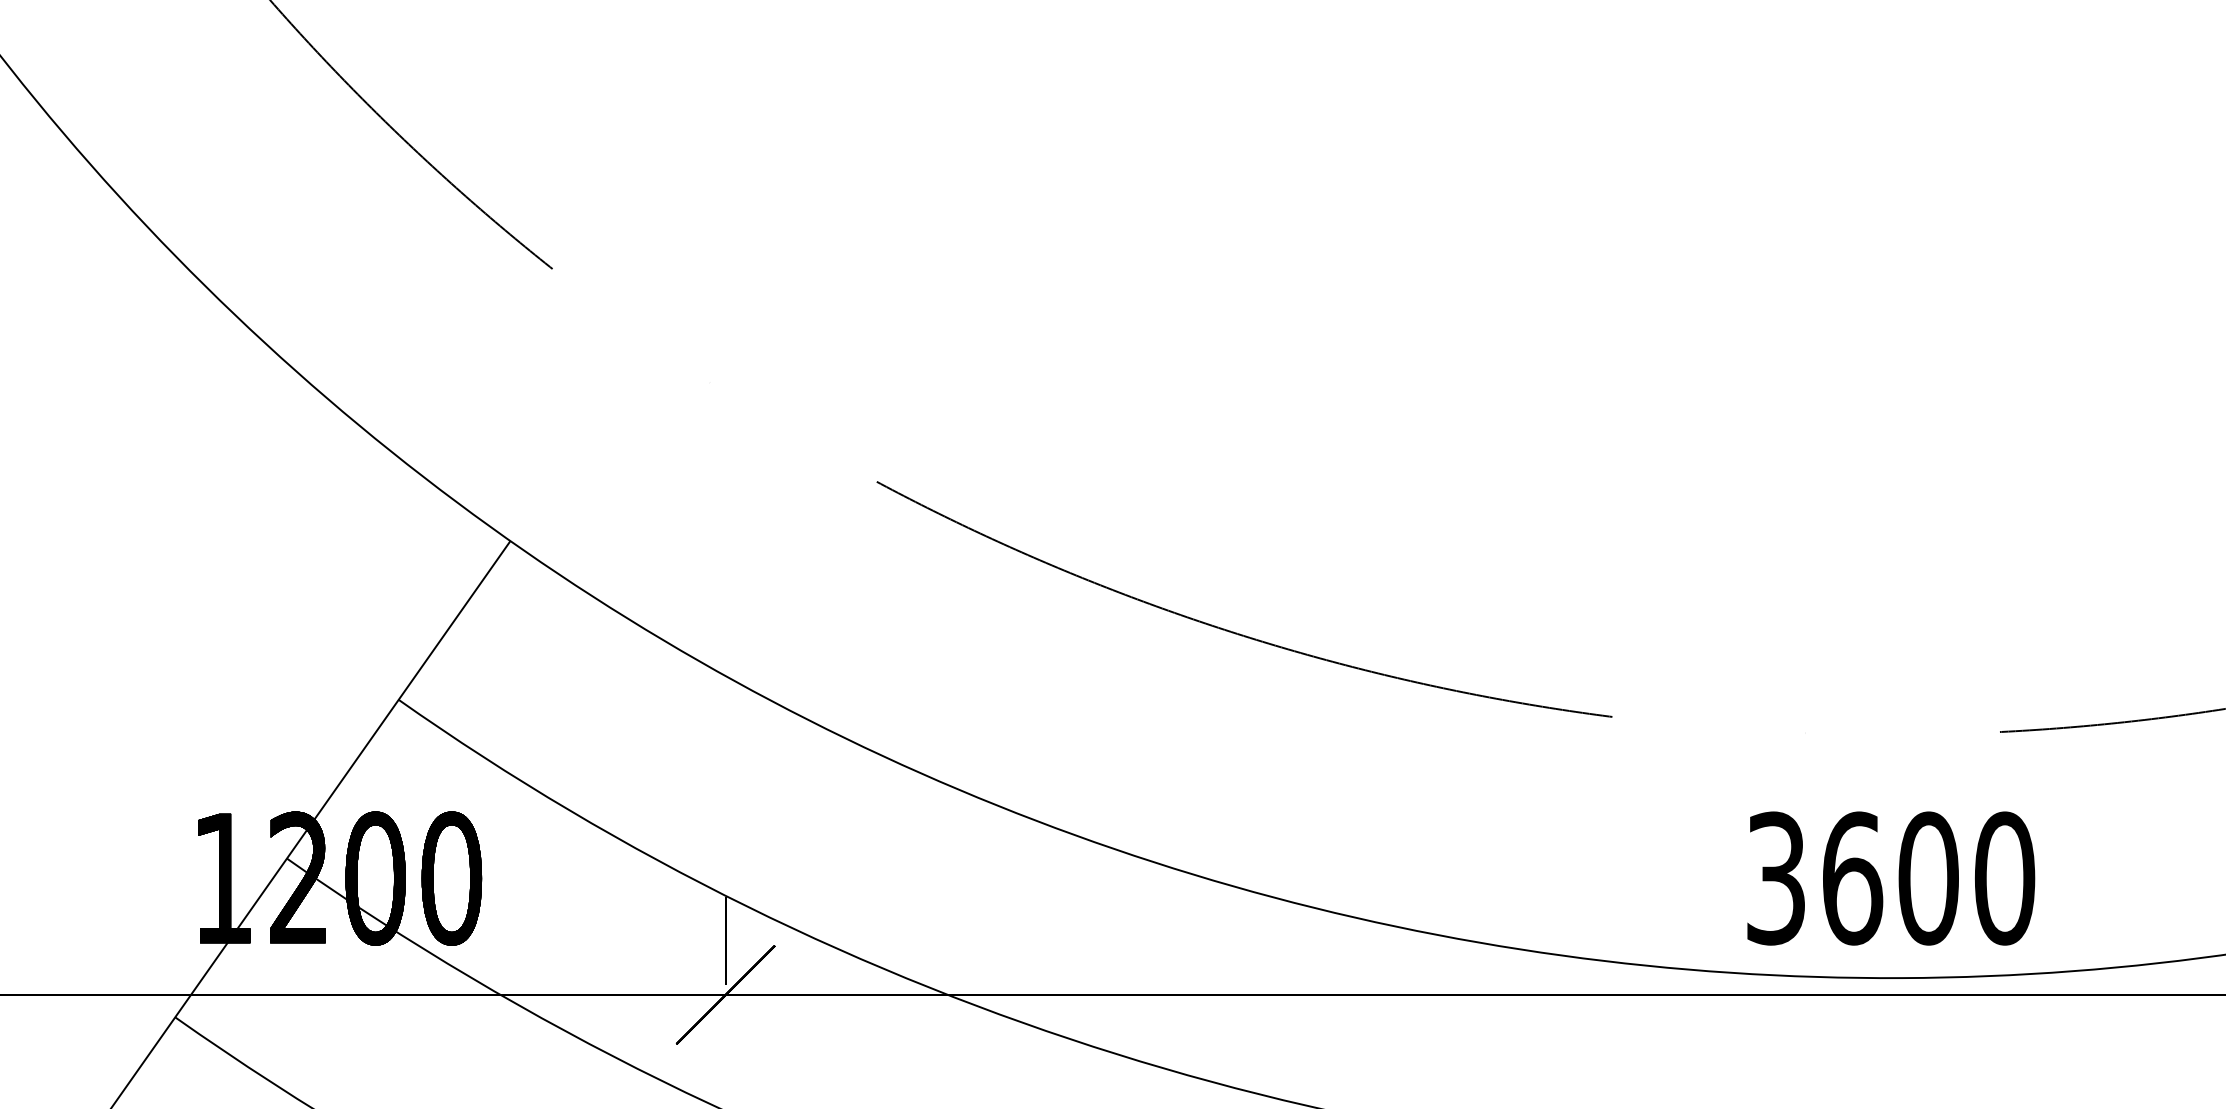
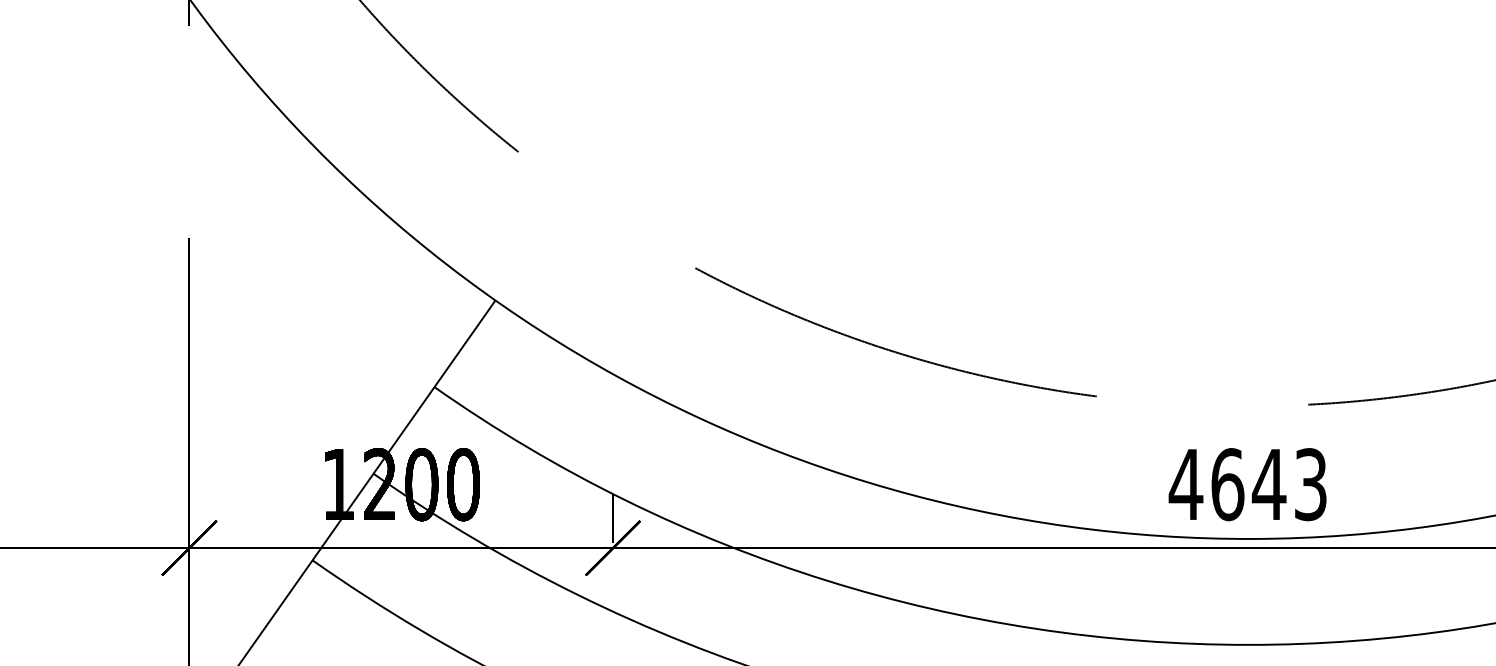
text: (1888, 878) -> (1247, 484), 3600 -> 4643

